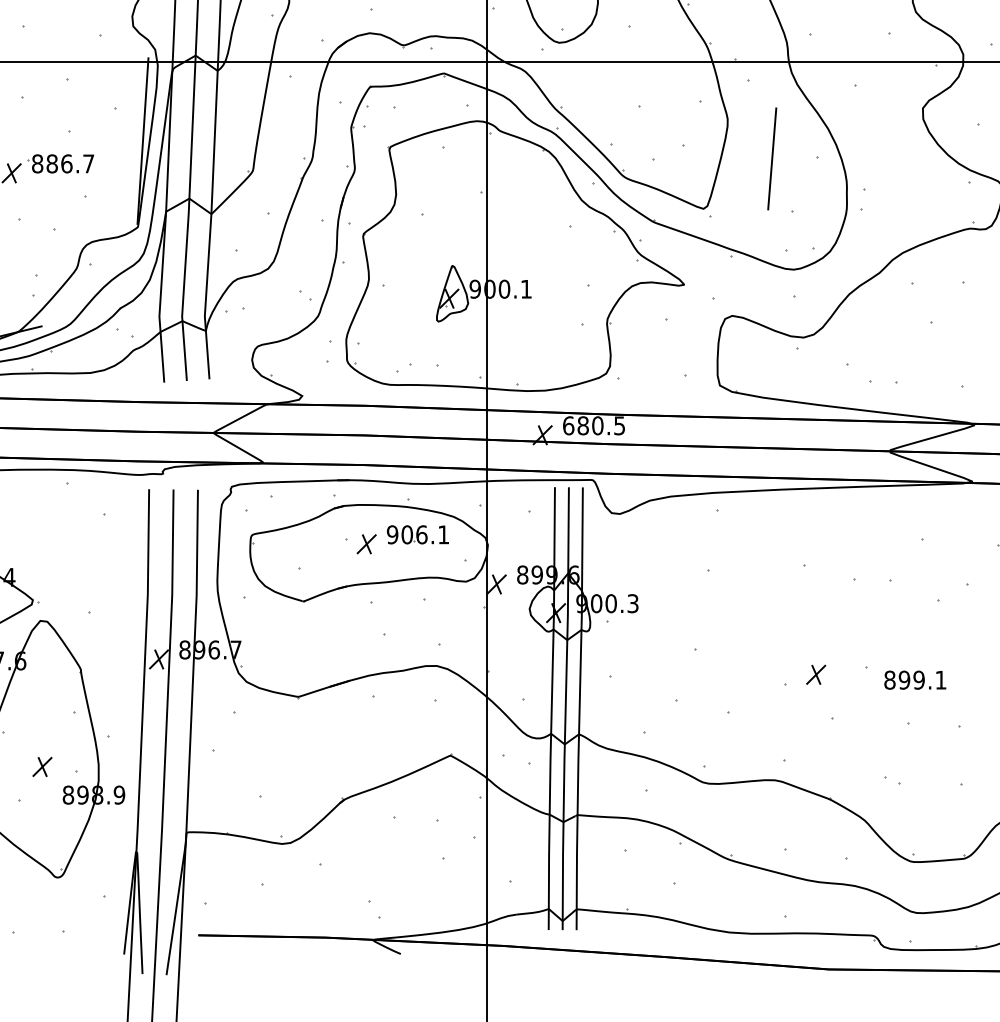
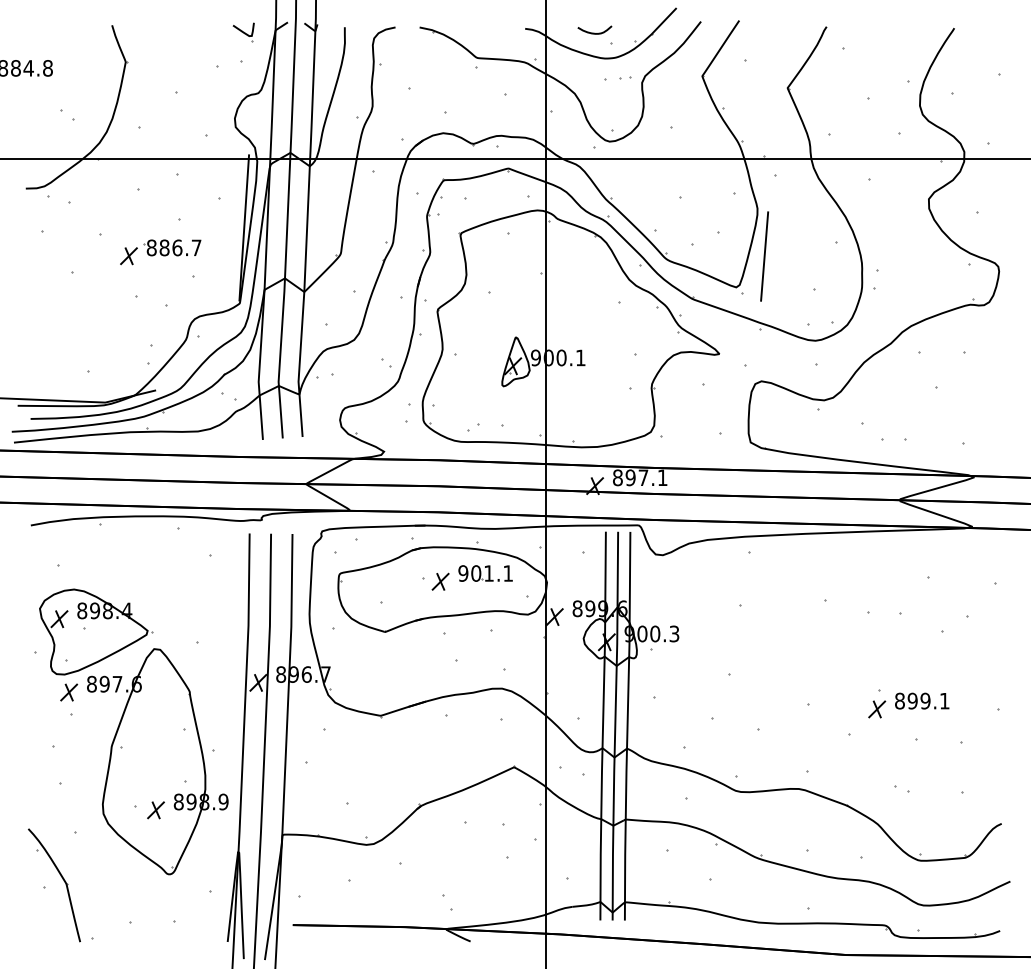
line: (772, 158) -> (764, 256), moved
text: (594, 425) -> (640, 477), 680.5 -> 897.1
text: (422, 534) -> (489, 573), 906.1 -> 901.1
part: (816, 674) -> (877, 709), moved
part: (41, 767) -> (155, 810), moved

